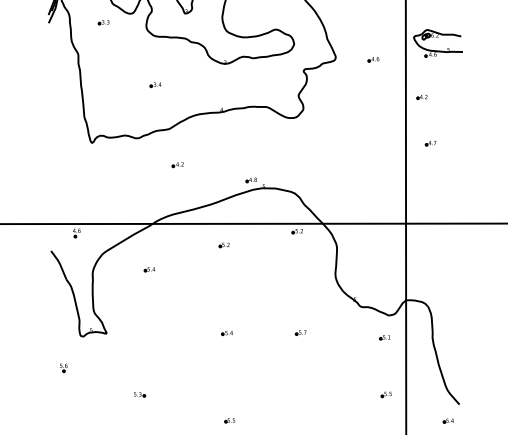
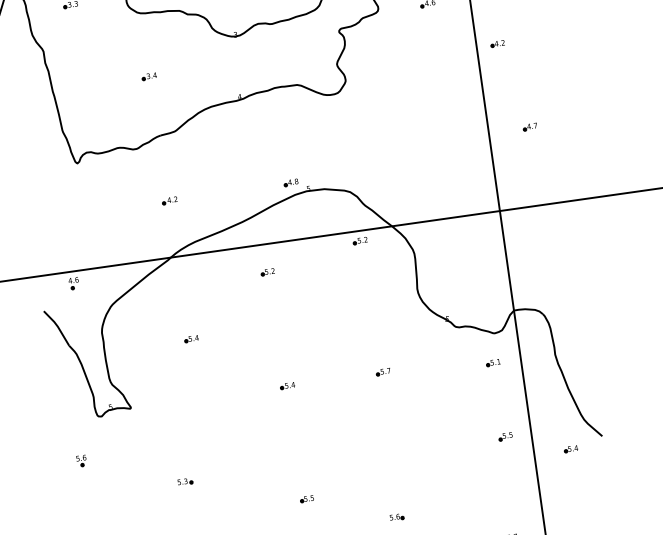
part: (430, 143) -> (529, 127), moved
part: (177, 165) -> (169, 201), moved
part: (149, 269) -> (191, 338), moved
part: (447, 420) -> (569, 448), moved

